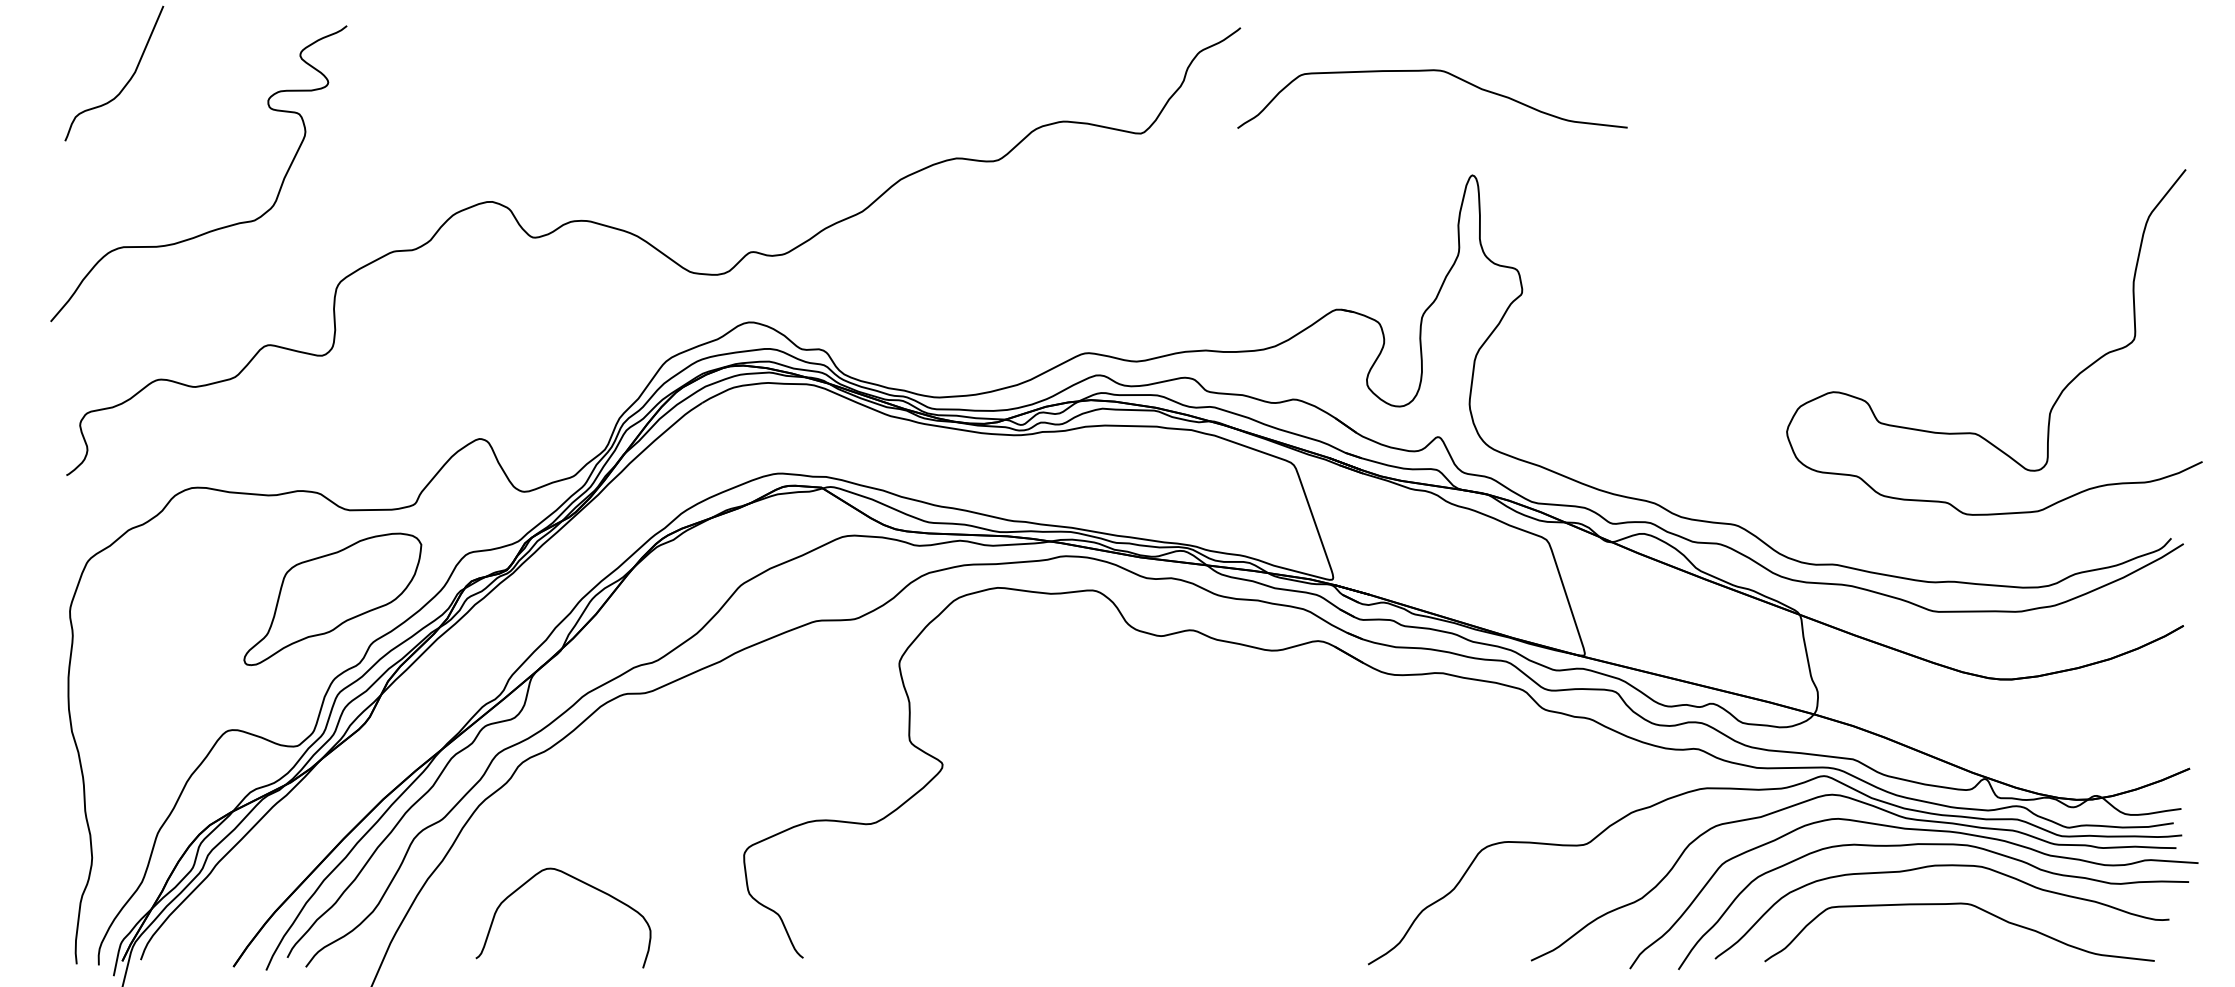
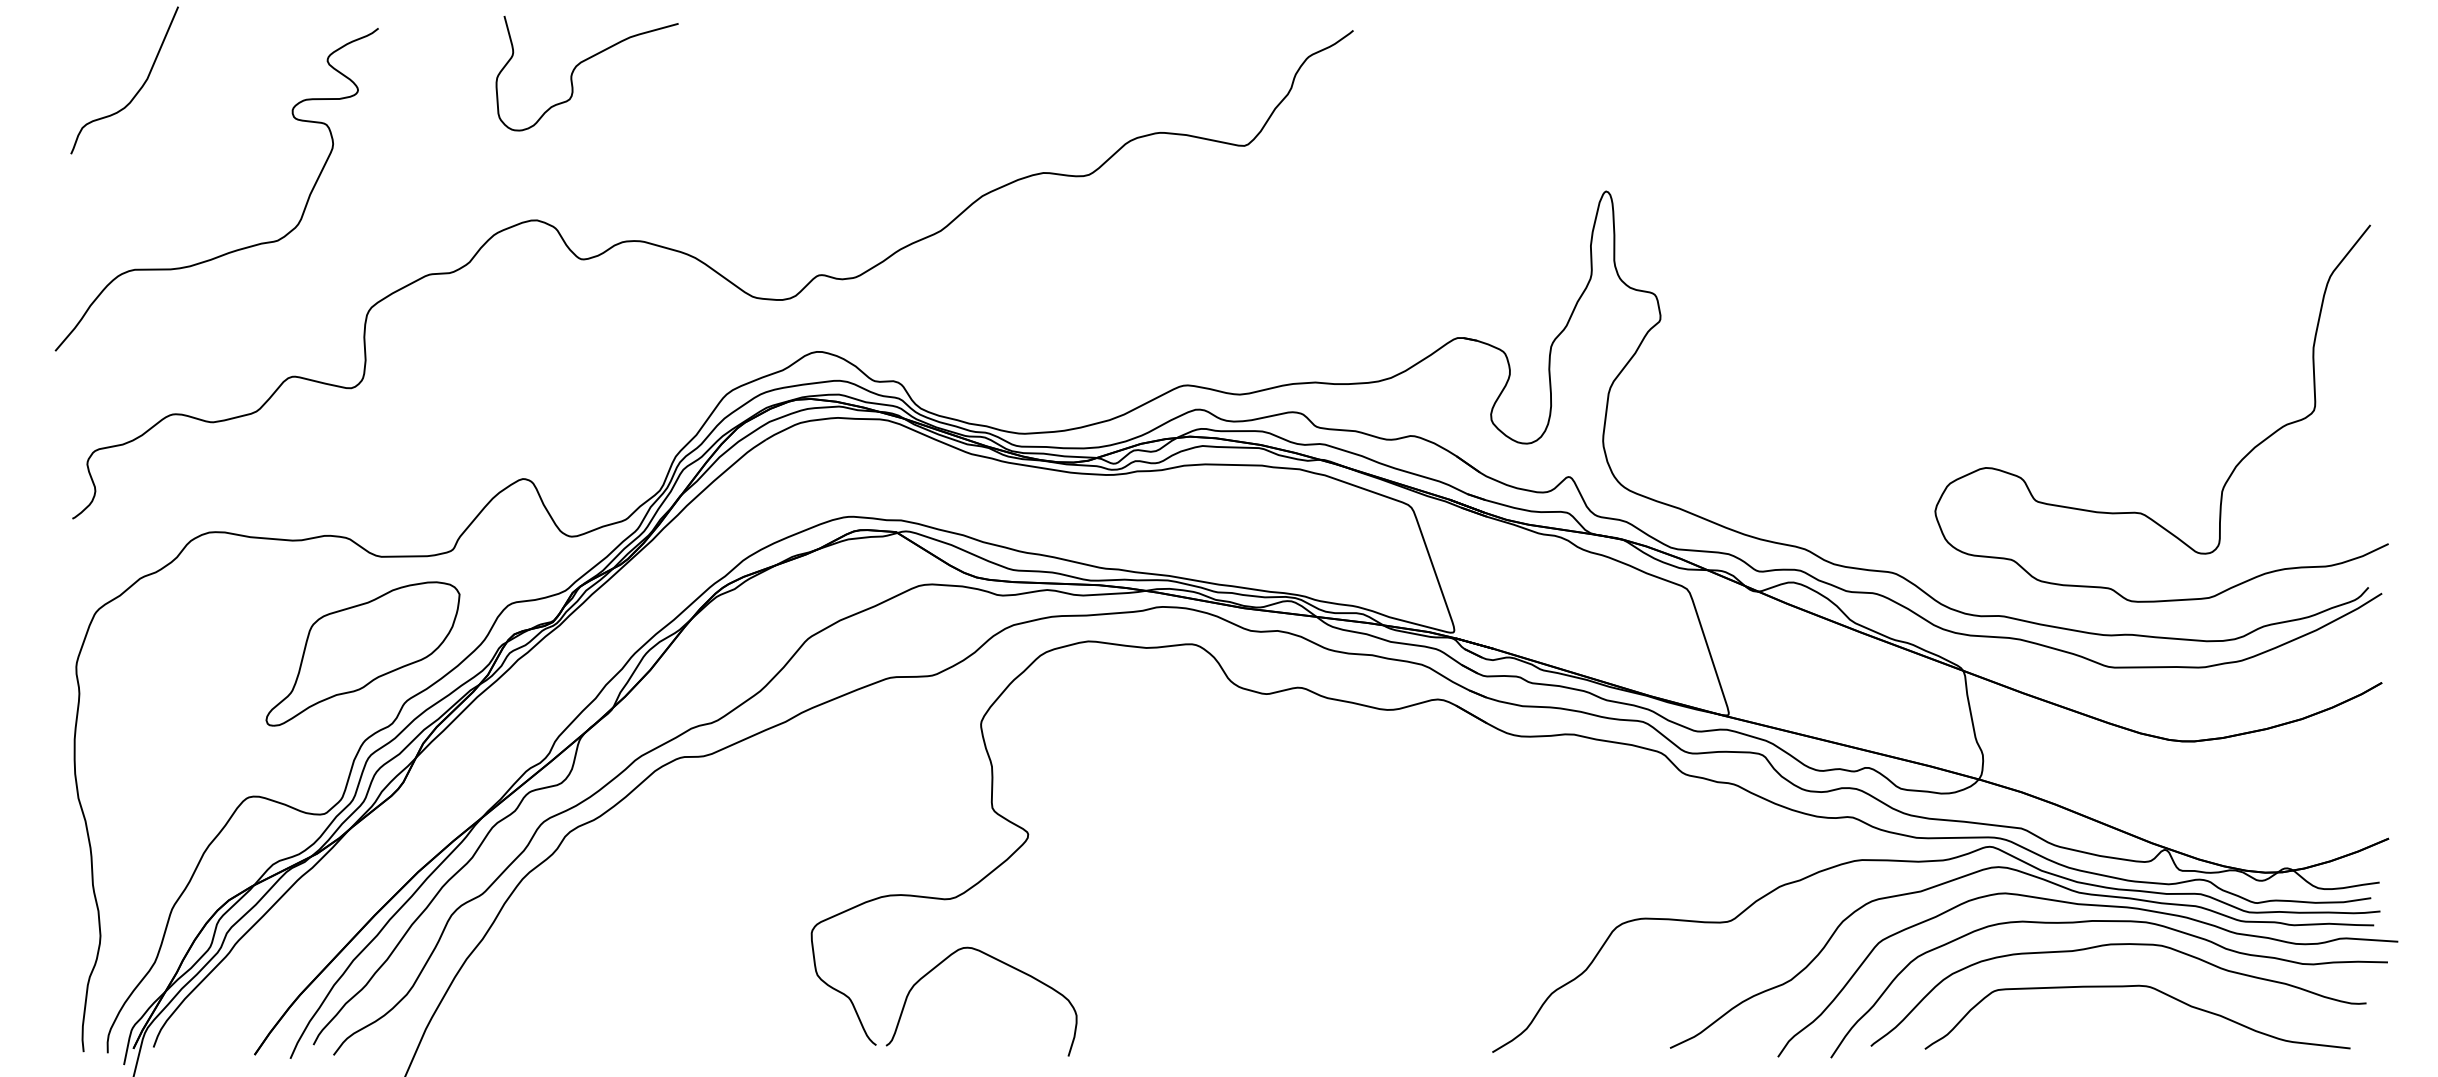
curve: (532, 58) -> (580, 64), added
curve: (1432, 70) -> (1562, 77), removed
curve: (2062, 389) -> (2235, 465), moved
curve: (580, 882) -> (1000, 962), moved

